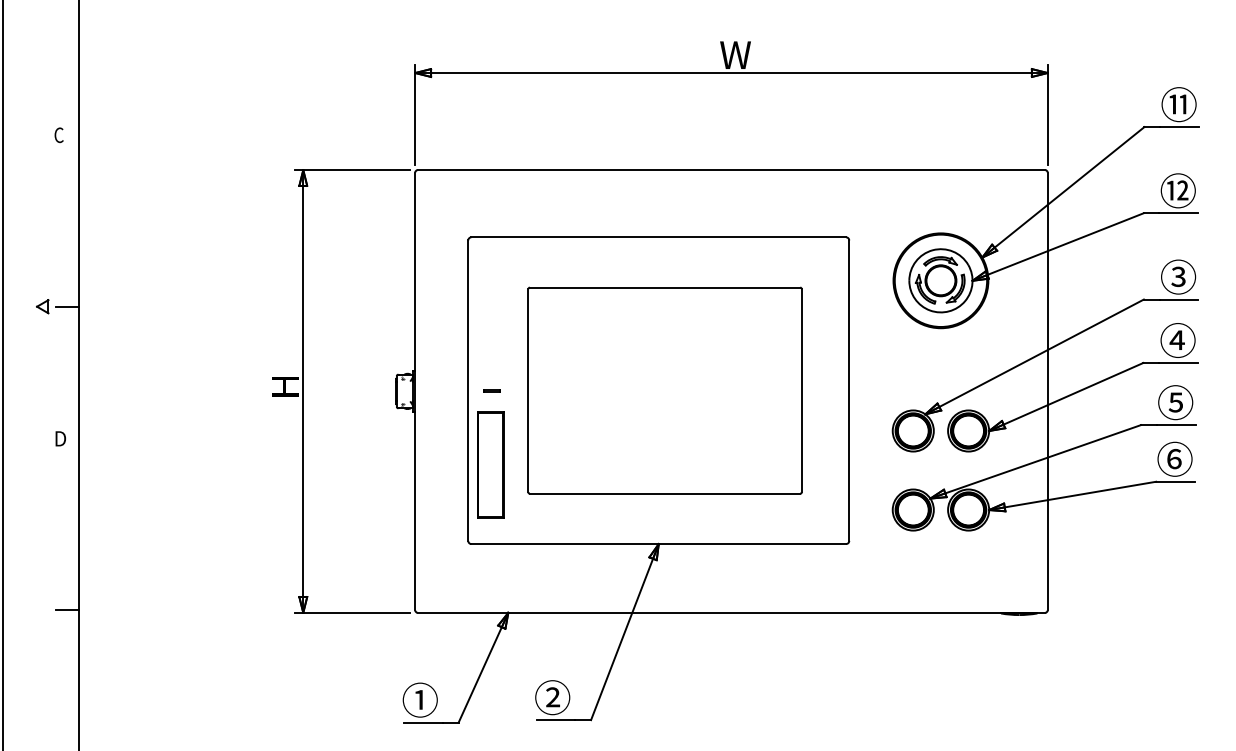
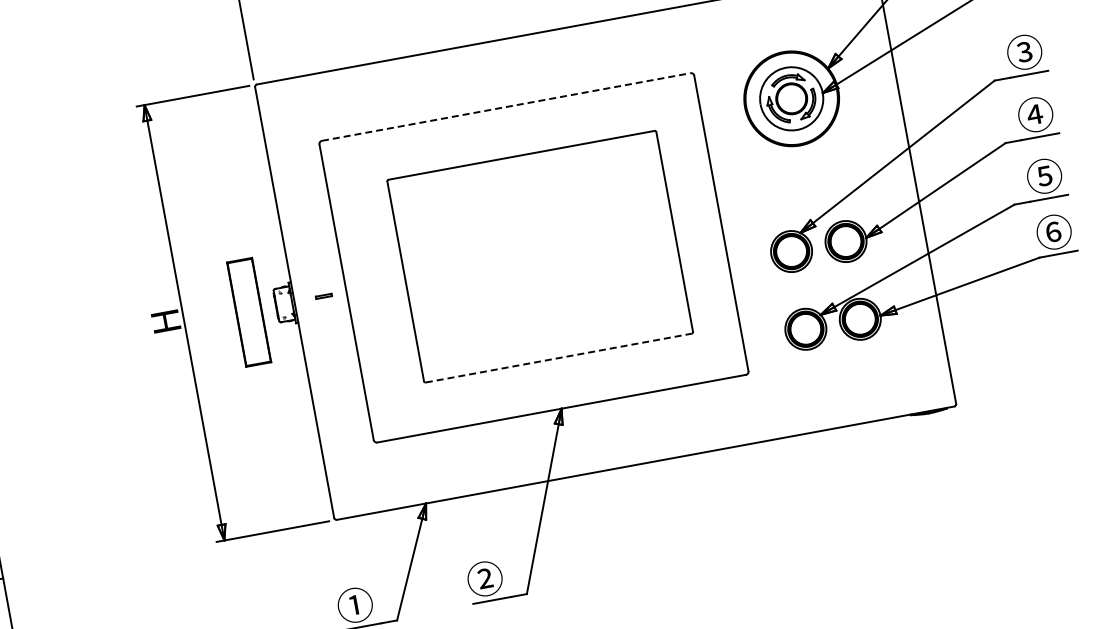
line: (659, 237) -> (507, 107), solid -> dashed
line: (491, 390) -> (323, 296), moved
part: (490, 464) -> (248, 312), moved
line: (665, 493) -> (559, 357), solid -> dashed

